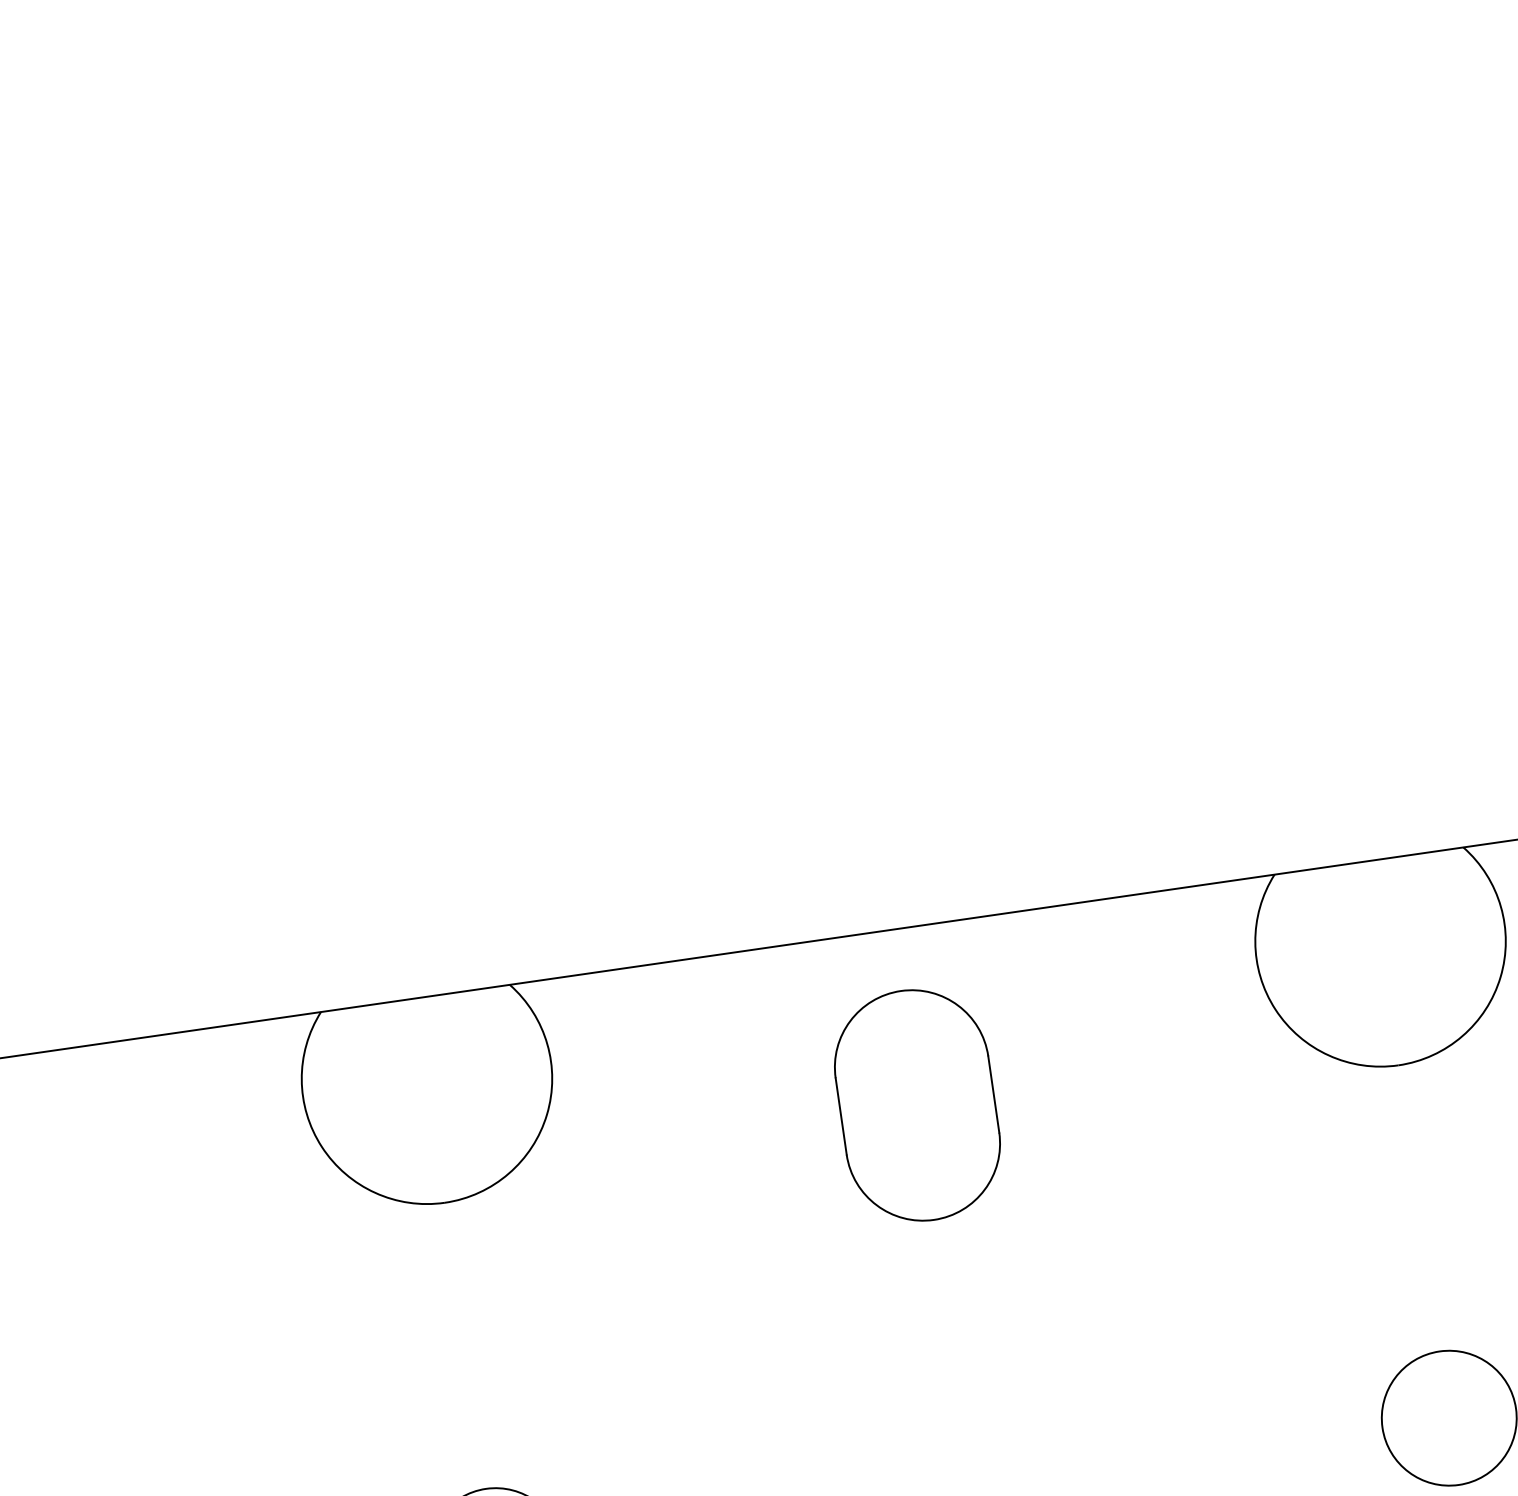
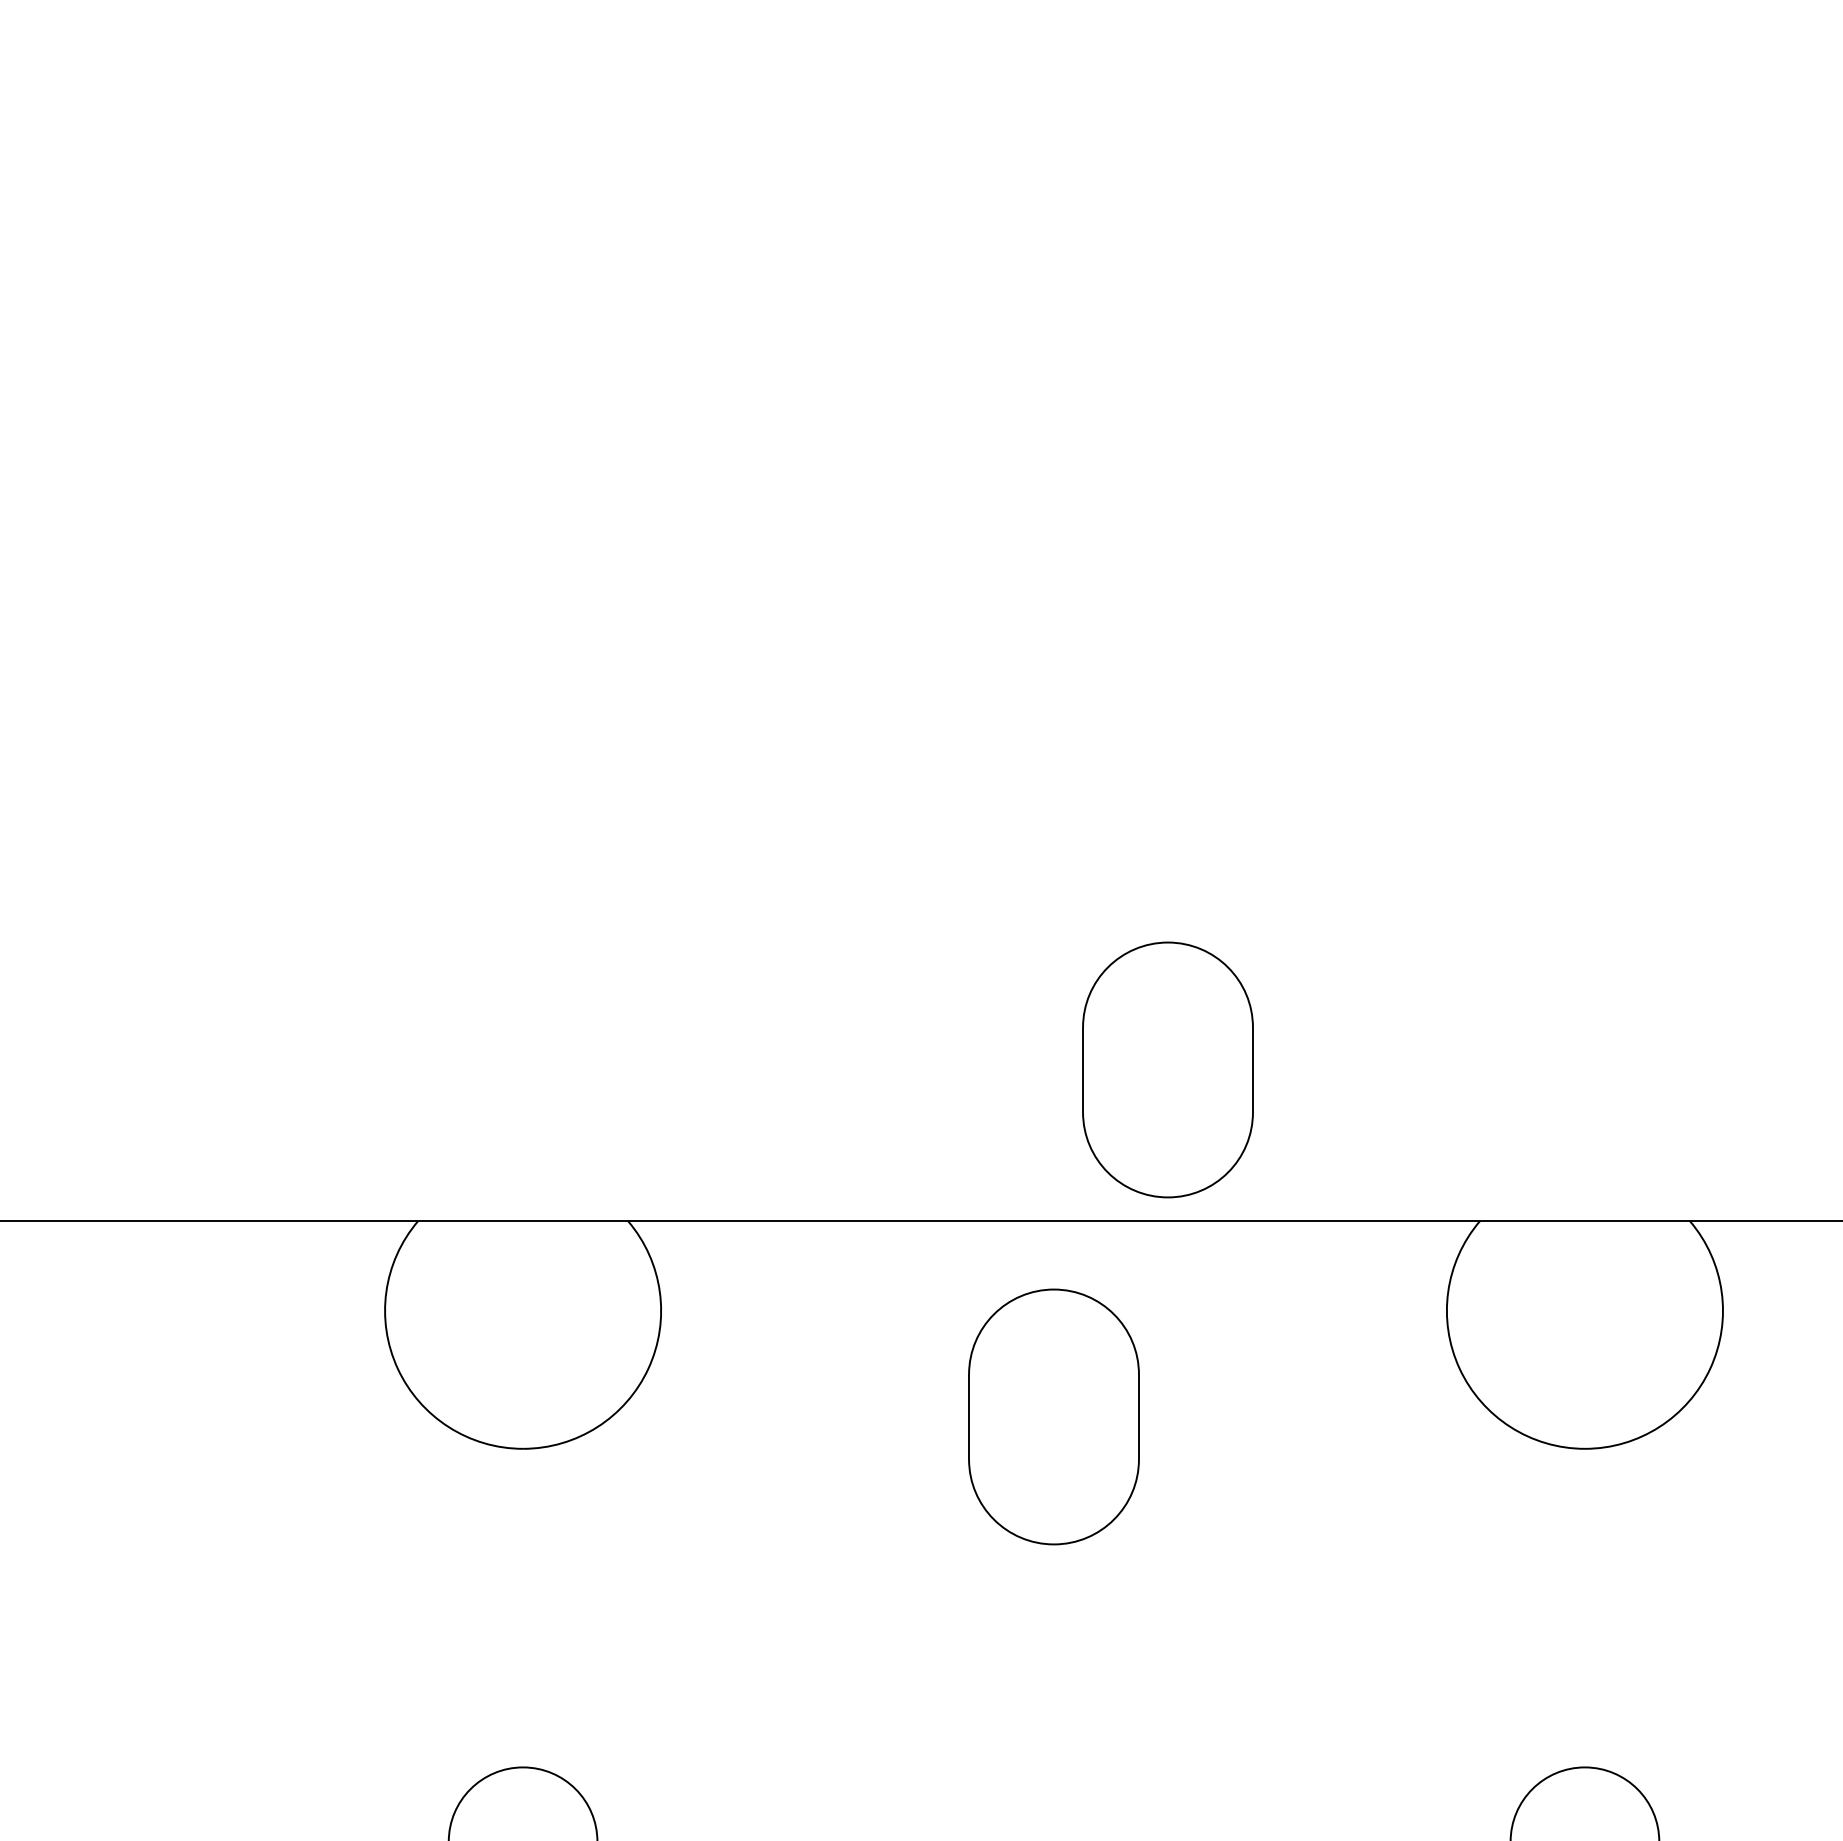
part: (974, 778) -> (1167, 1069), added

